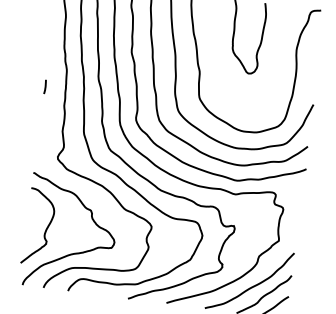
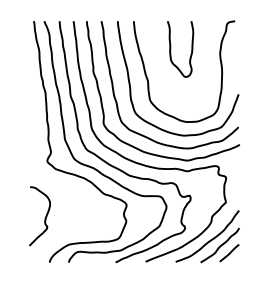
line: (45, 86) -> (30, 107), removed
curve: (72, 252) -> (68, 232), removed

